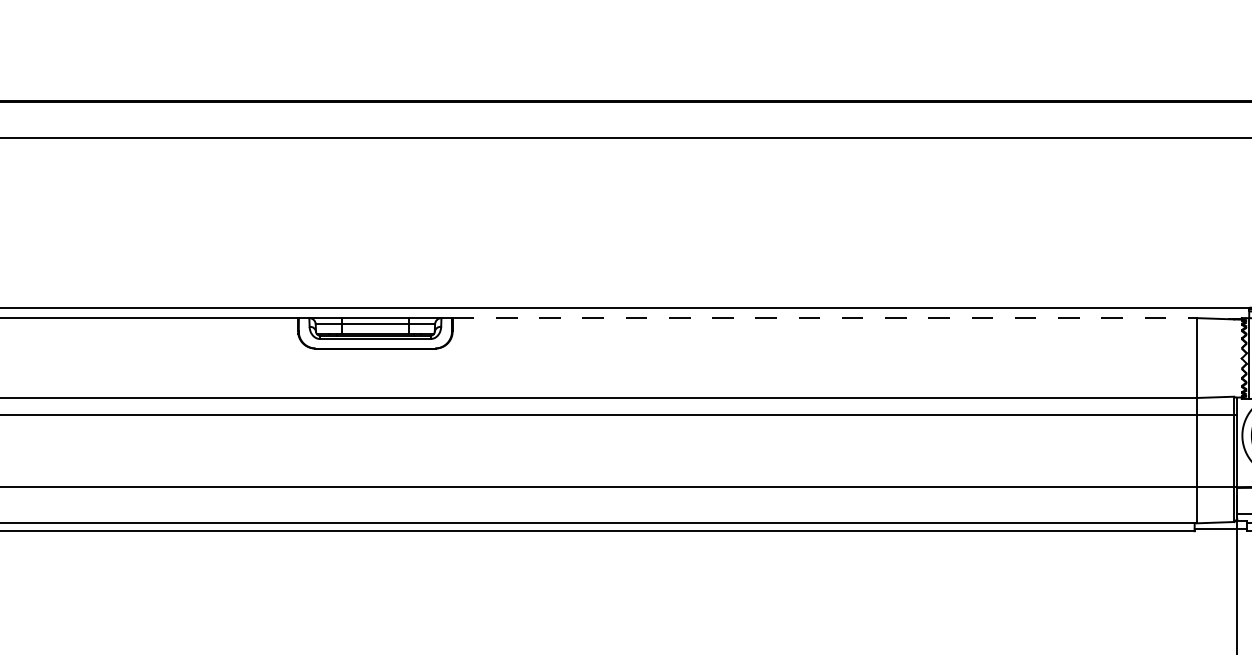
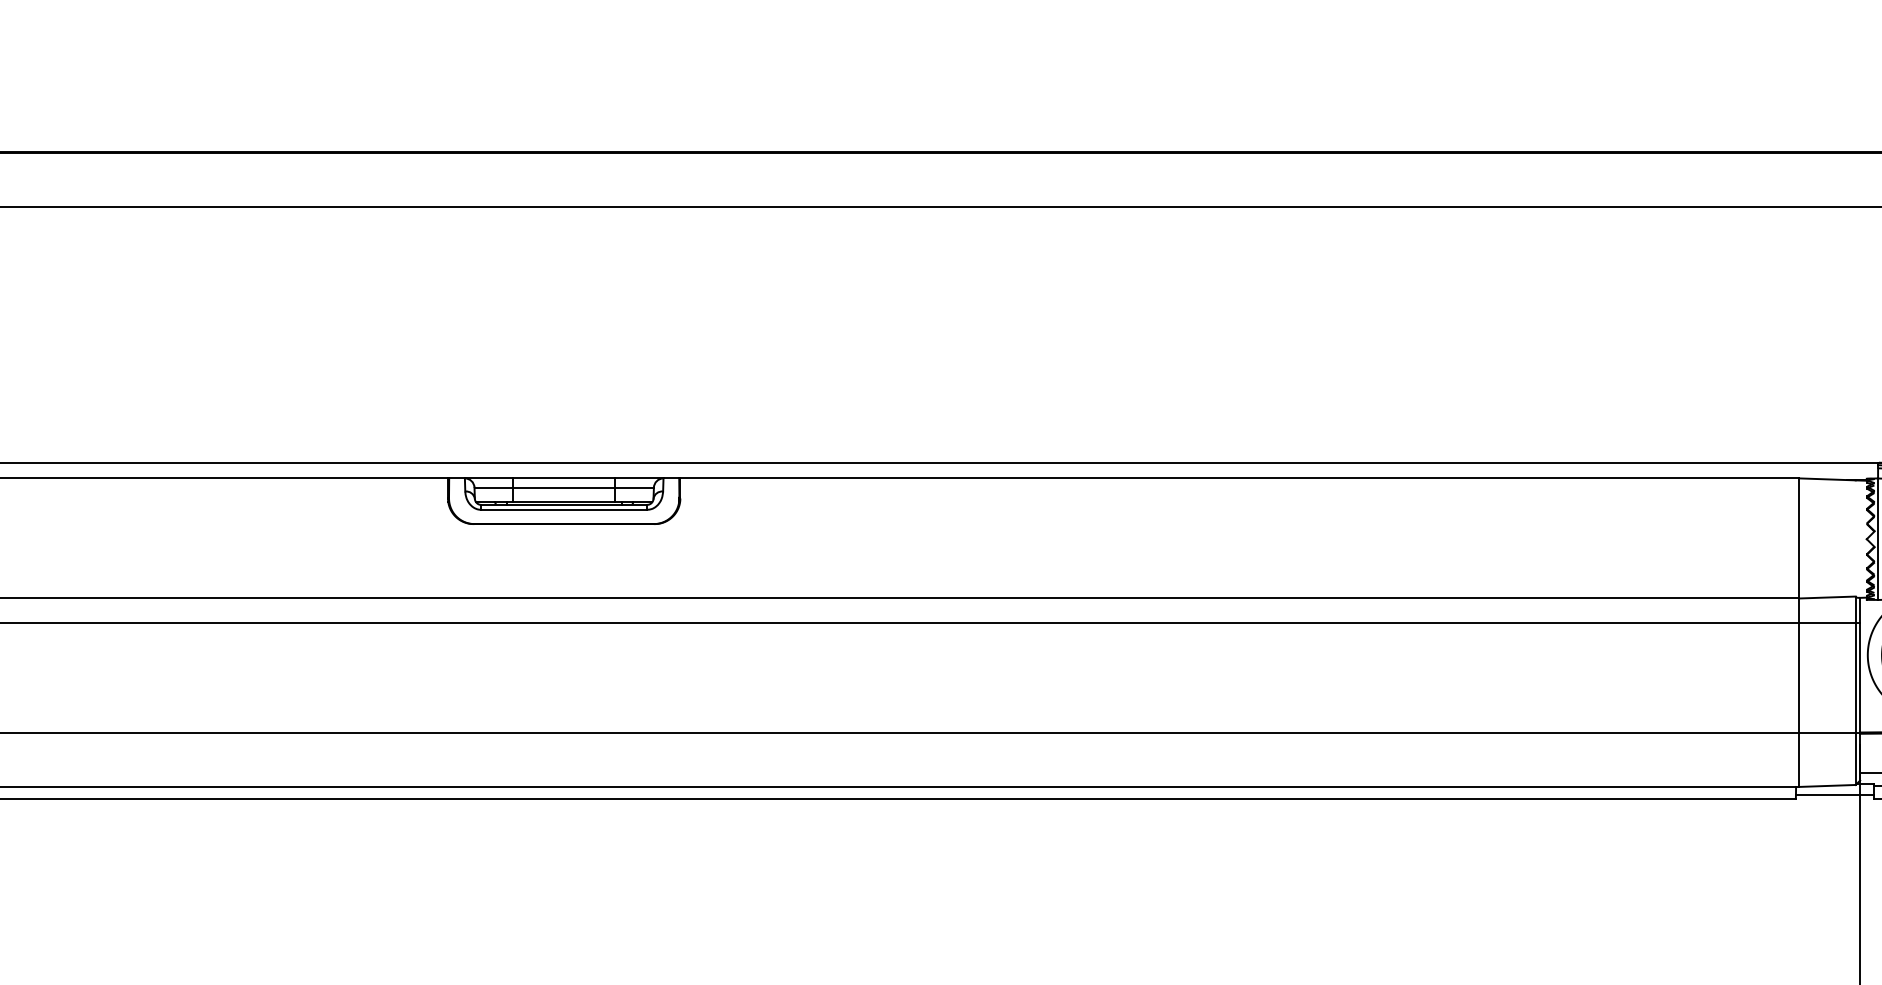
line: (825, 318) -> (1240, 478), dashed -> solid

